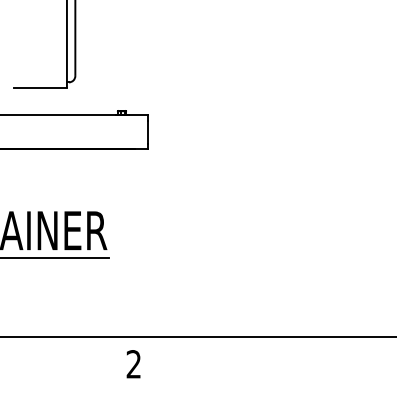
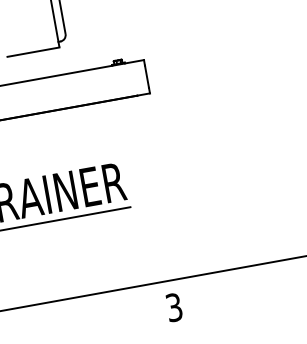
text: (133, 364) -> (173, 307), 2 -> 3

